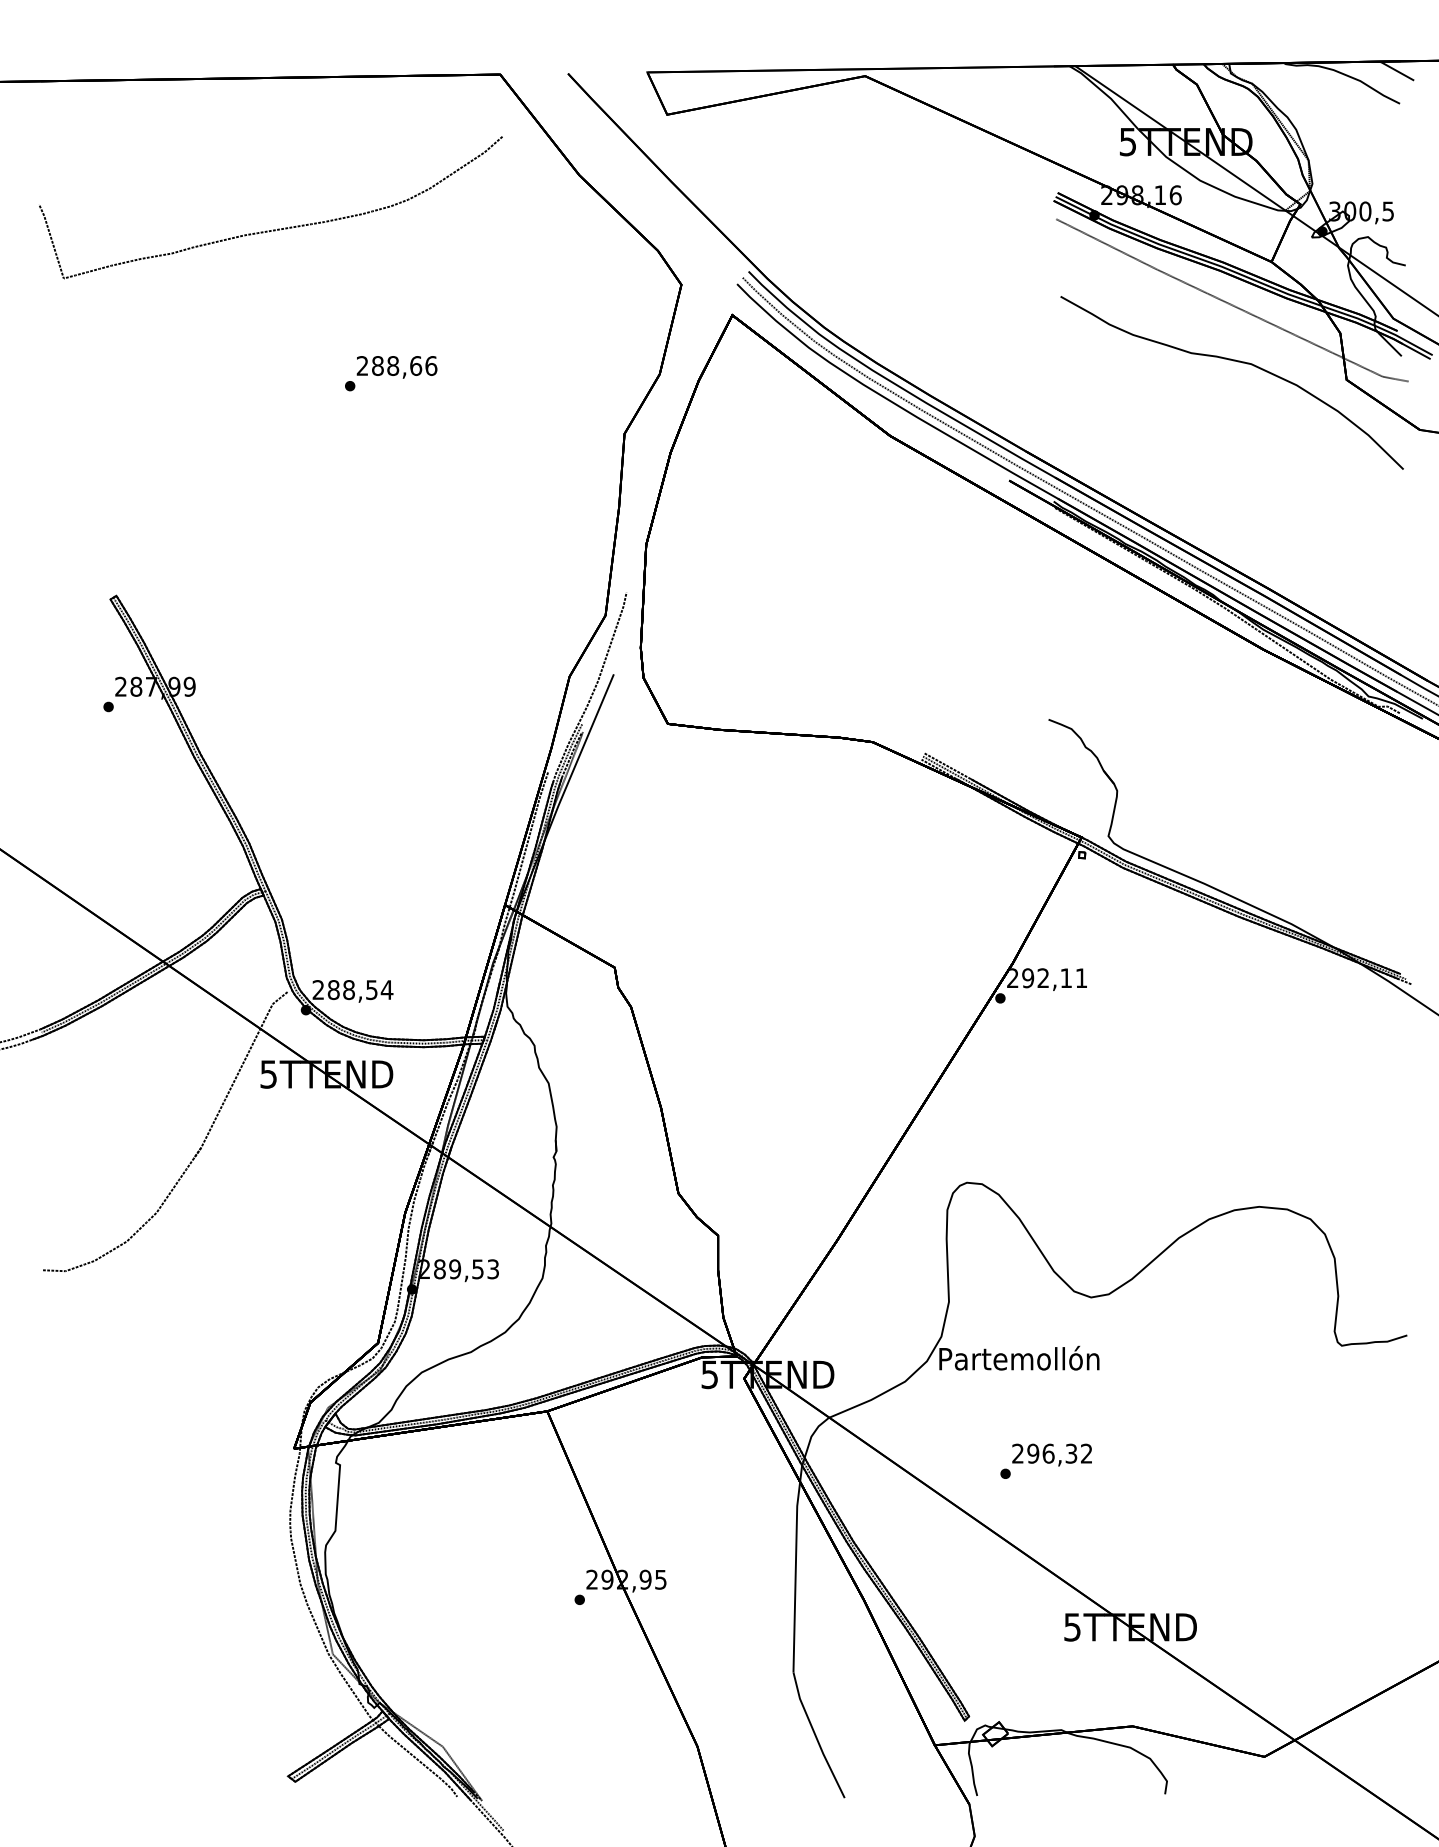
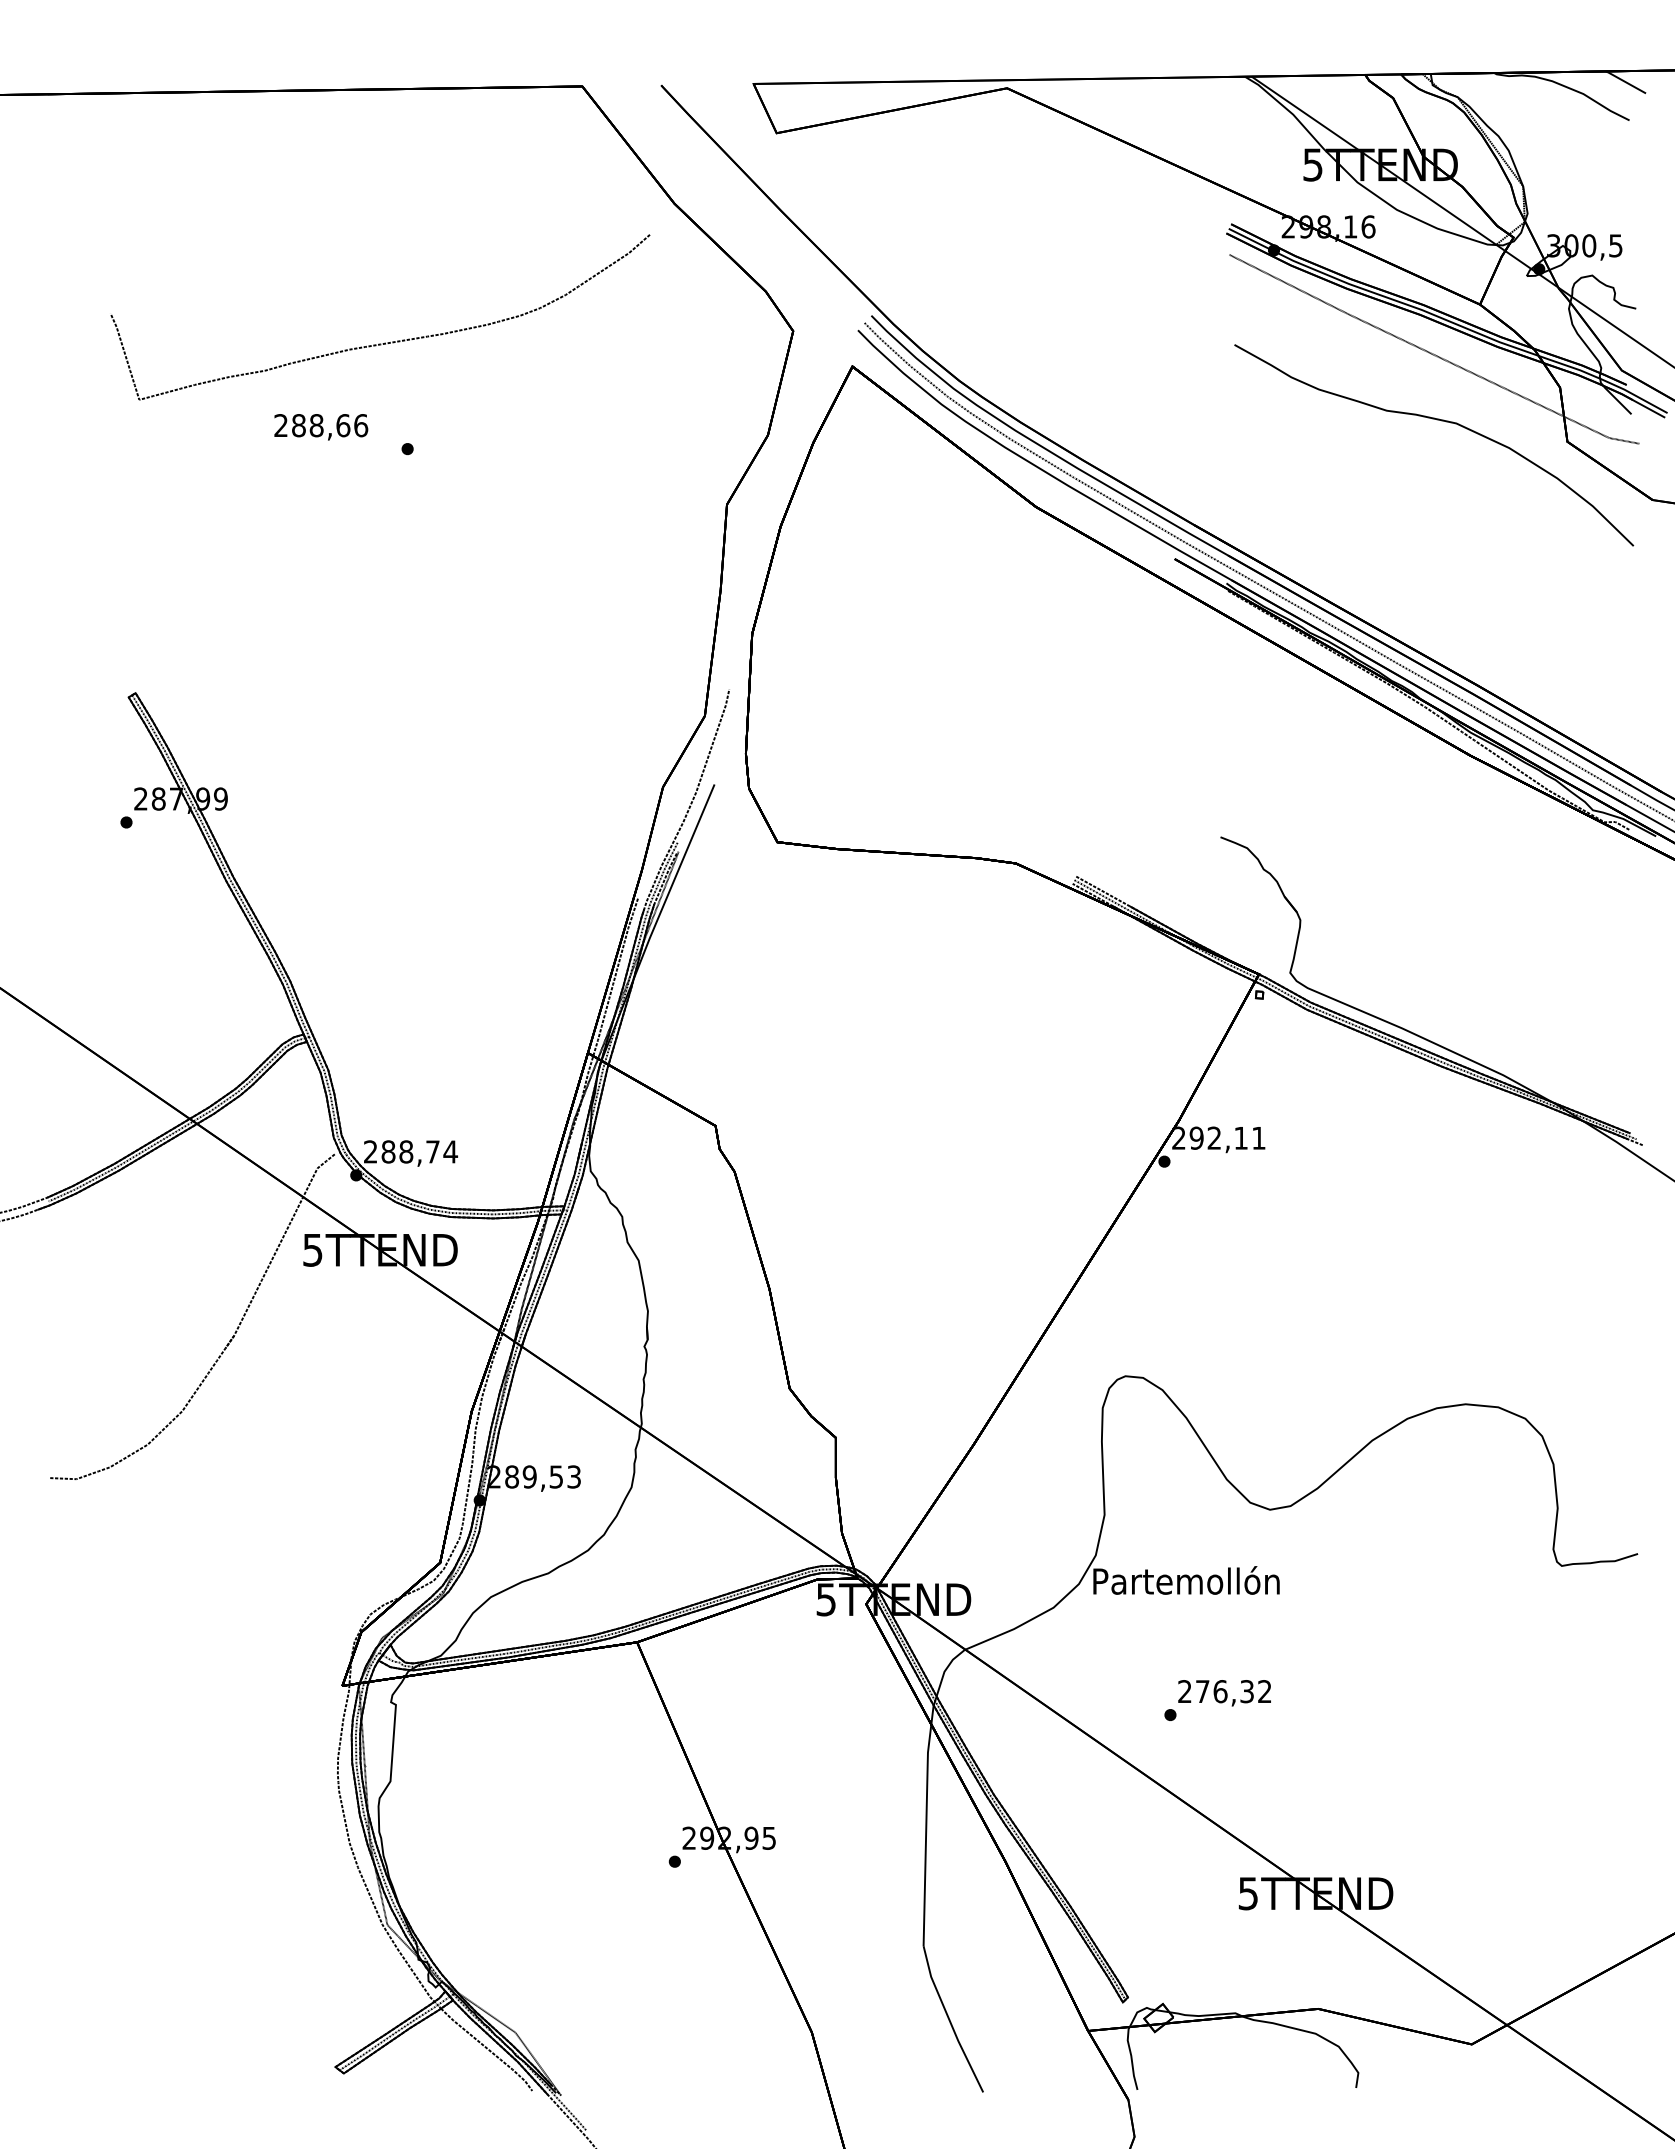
curve: (274, 229) -> (384, 342), moved
text: (397, 367) -> (321, 427), moved
text: (371, 989) -> (432, 1151), 288,54 -> 288,74
text: (1033, 1453) -> (1202, 1691), 296,32 -> 276,32

